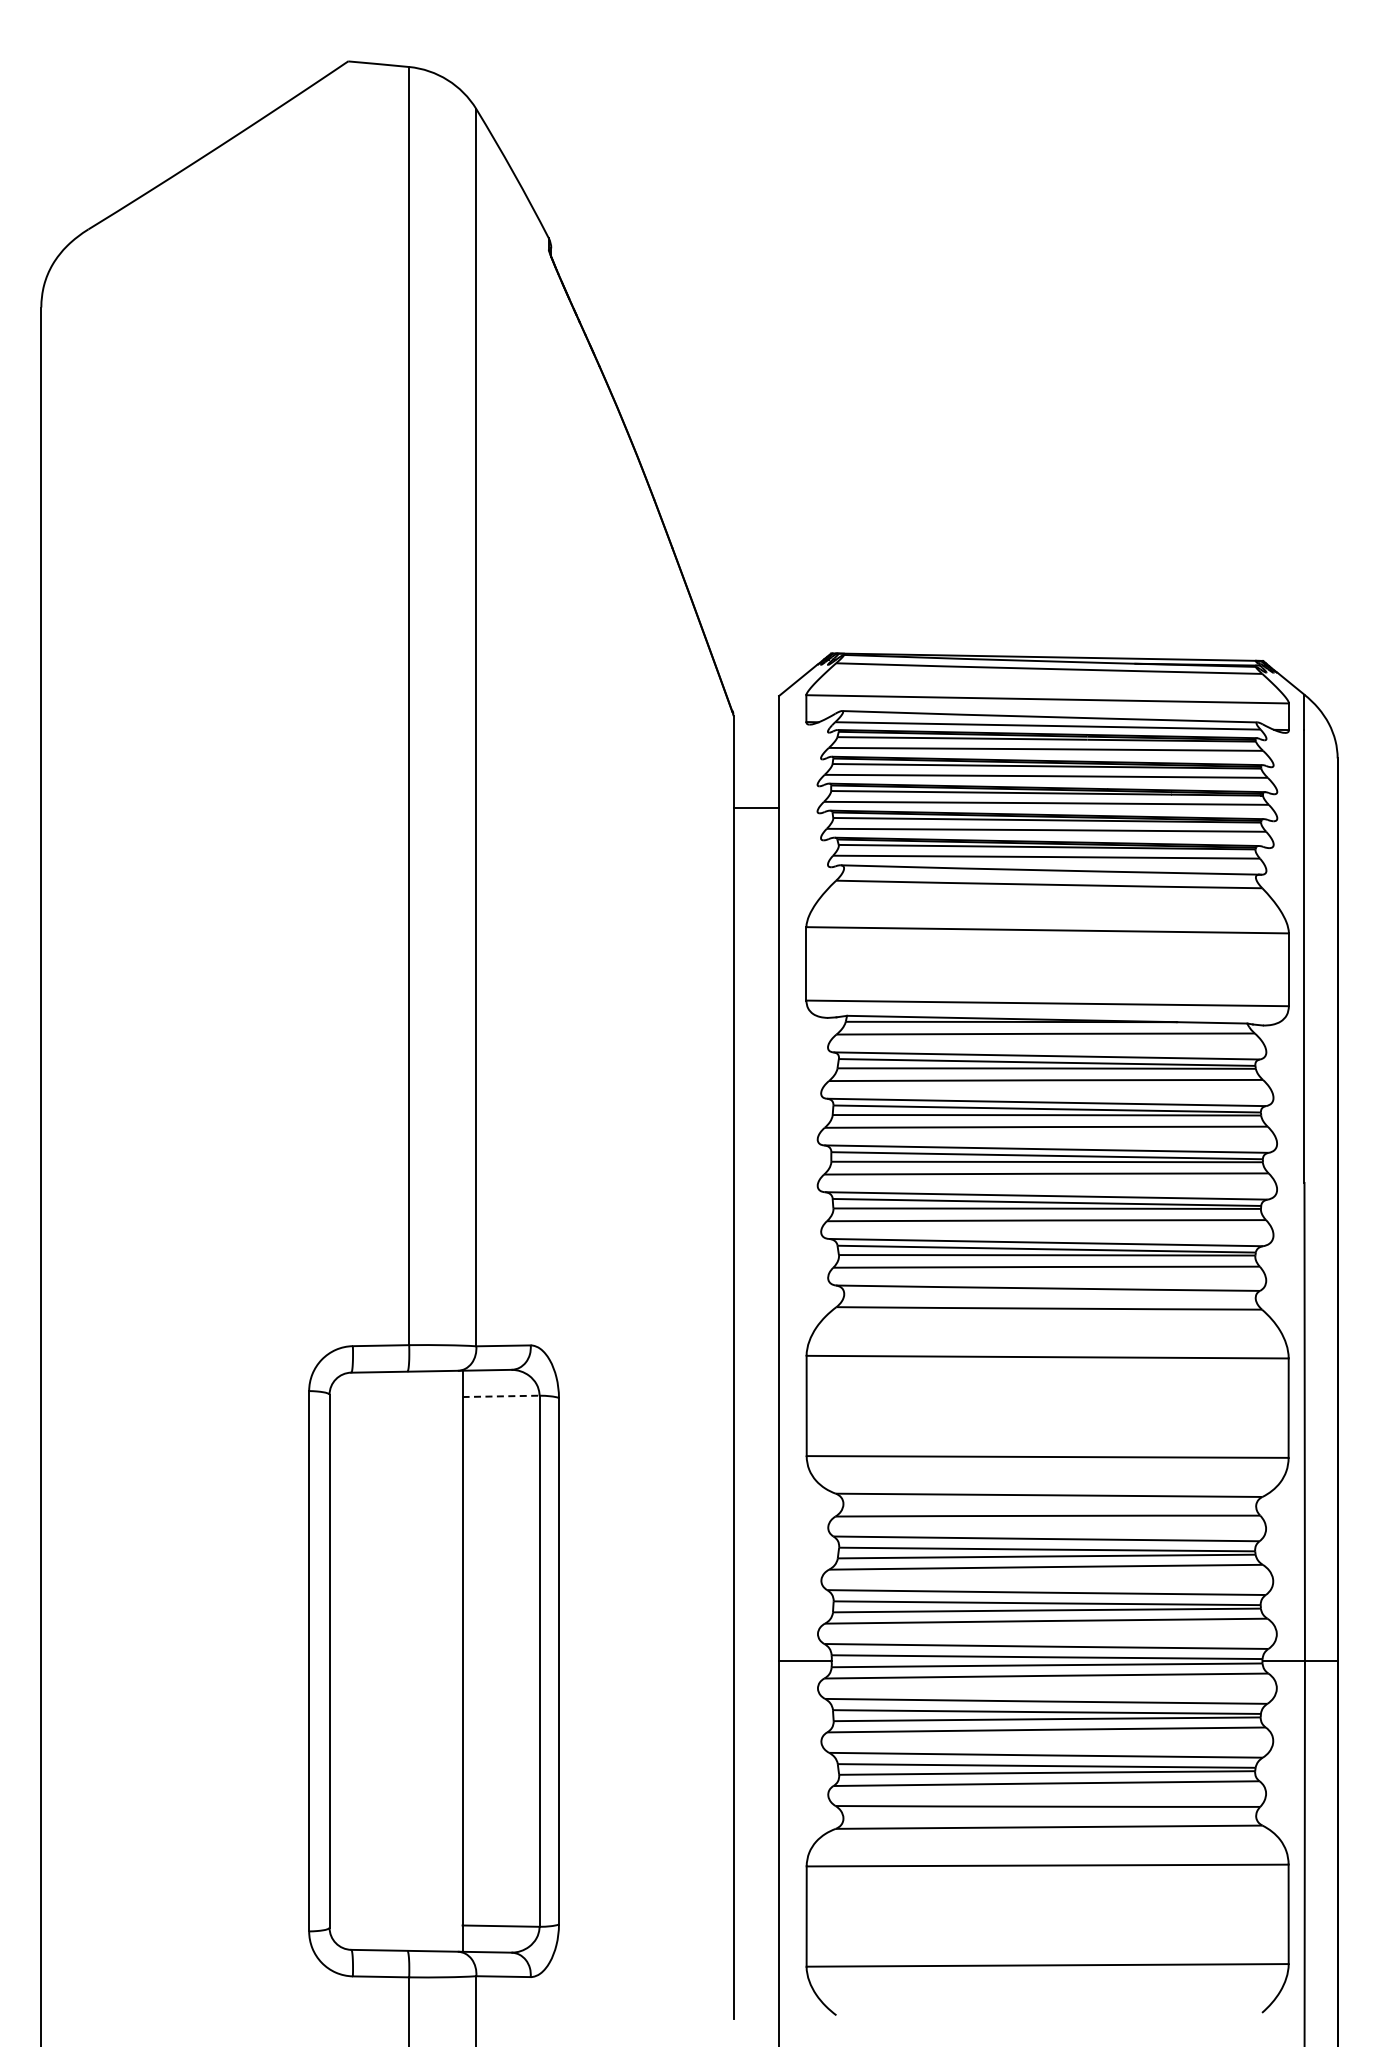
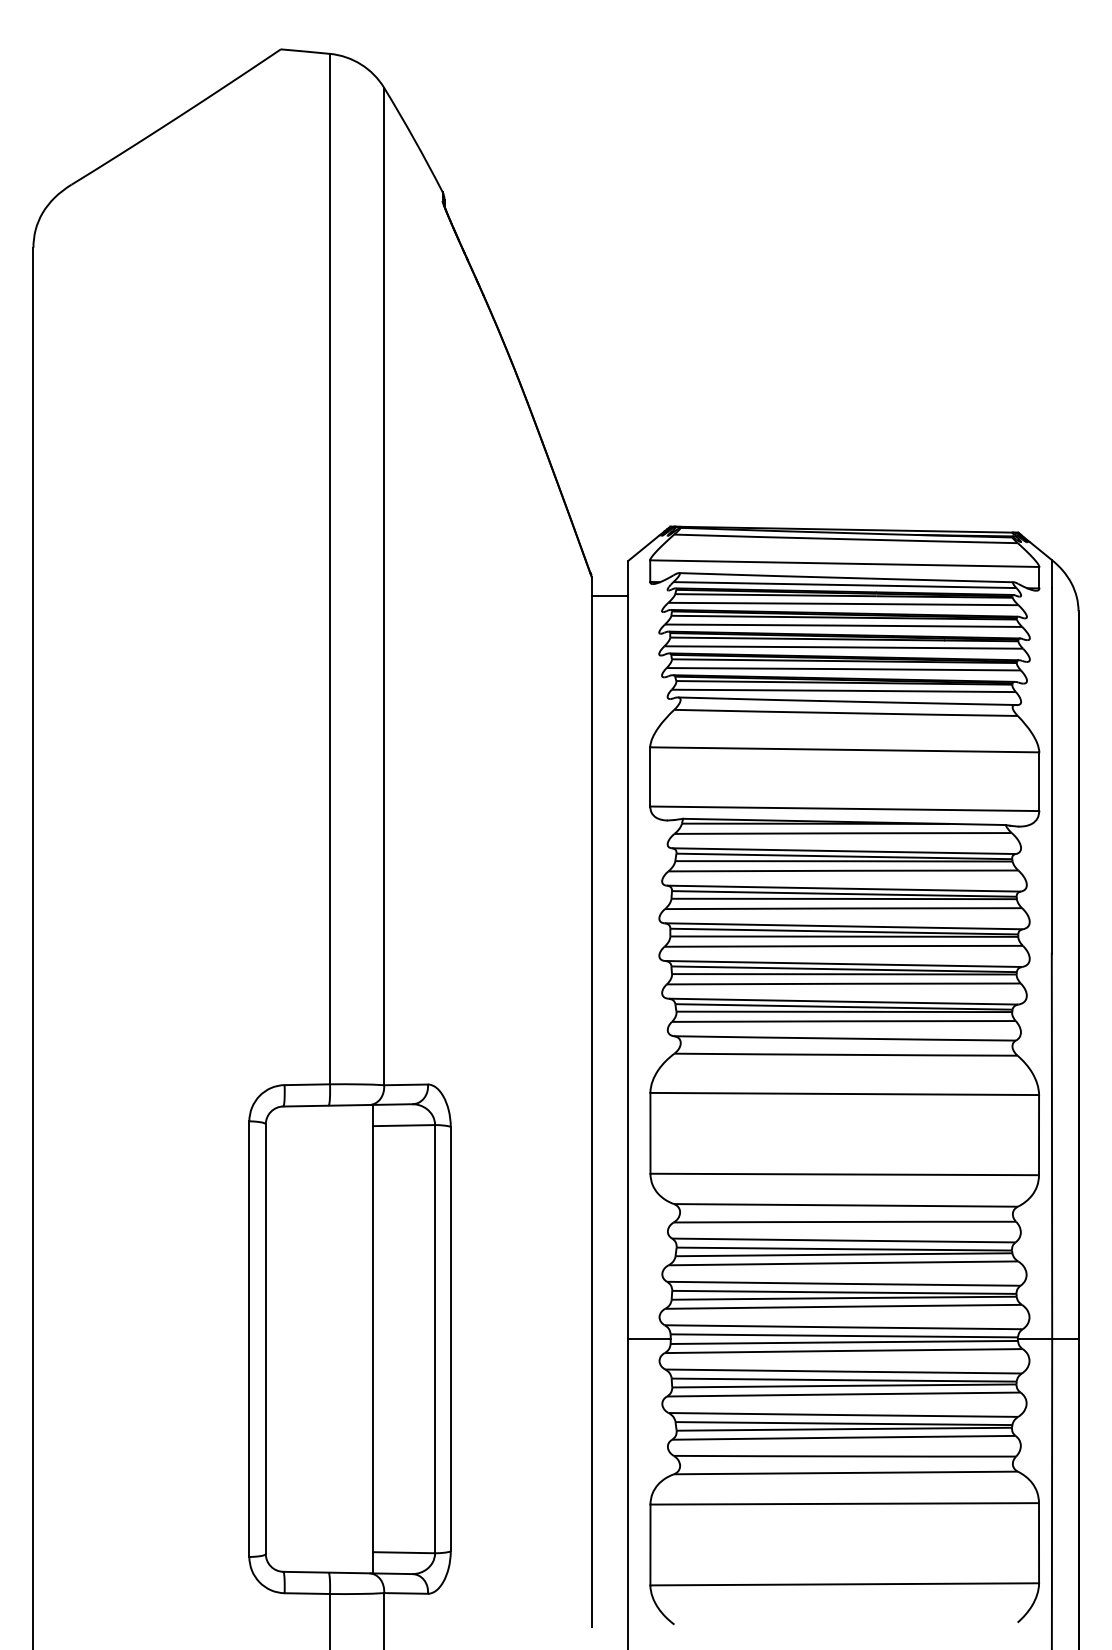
line: (756, 807) -> (610, 595), moved
line: (501, 1396) -> (404, 1125), dashed -> solid

